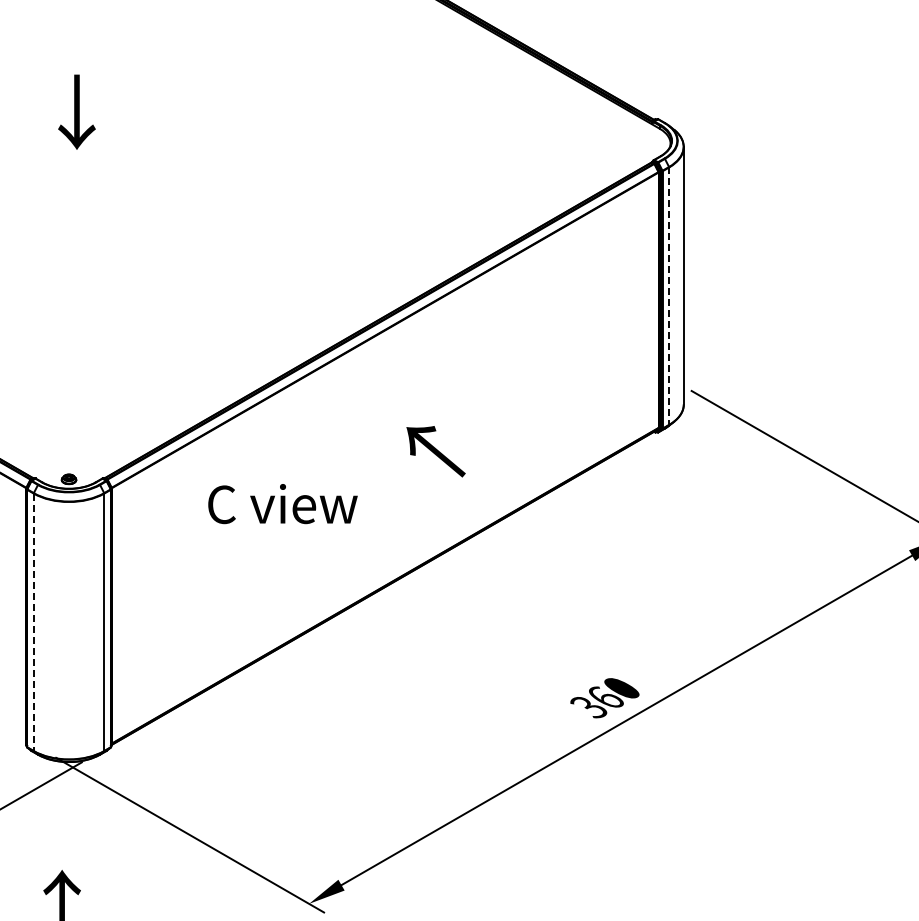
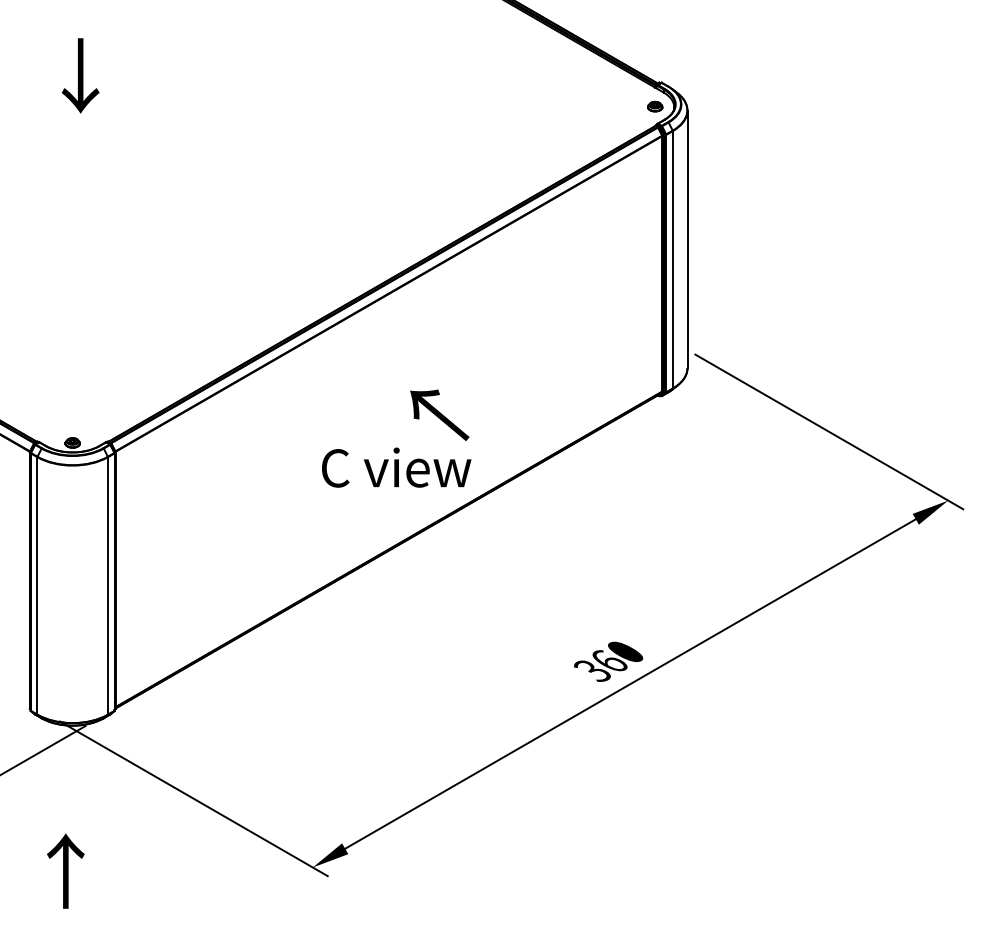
part: (651, 142) -> (655, 106), added
line: (668, 295) -> (672, 259), dashed -> solid
text: (282, 503) -> (396, 467), moved
line: (33, 621) -> (37, 585), dashed -> solid

